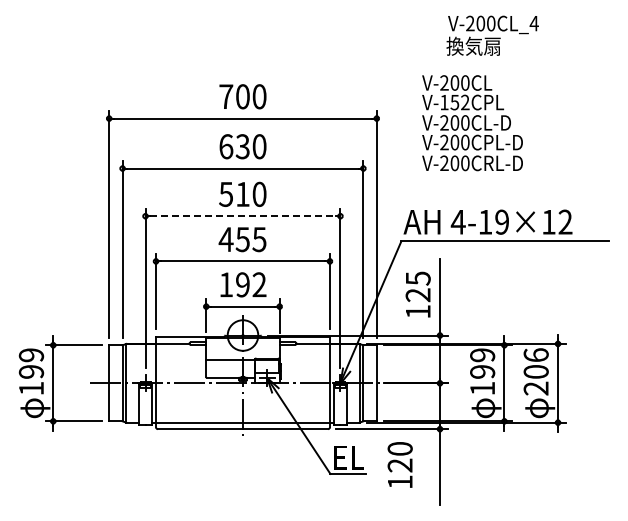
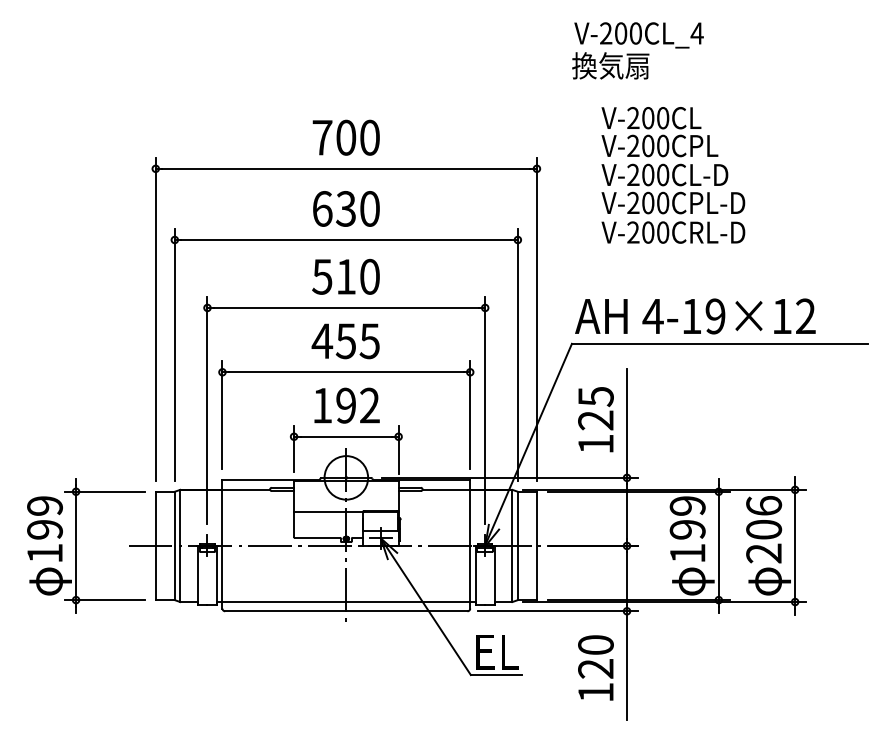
text: (492, 35) -> (637, 50), moved
text: (454, 102) -> (647, 145), V-152CPL -> V-200CPL
line: (243, 216) -> (347, 308), dashed -> solid
text: (399, 464) -> (594, 667), moved

